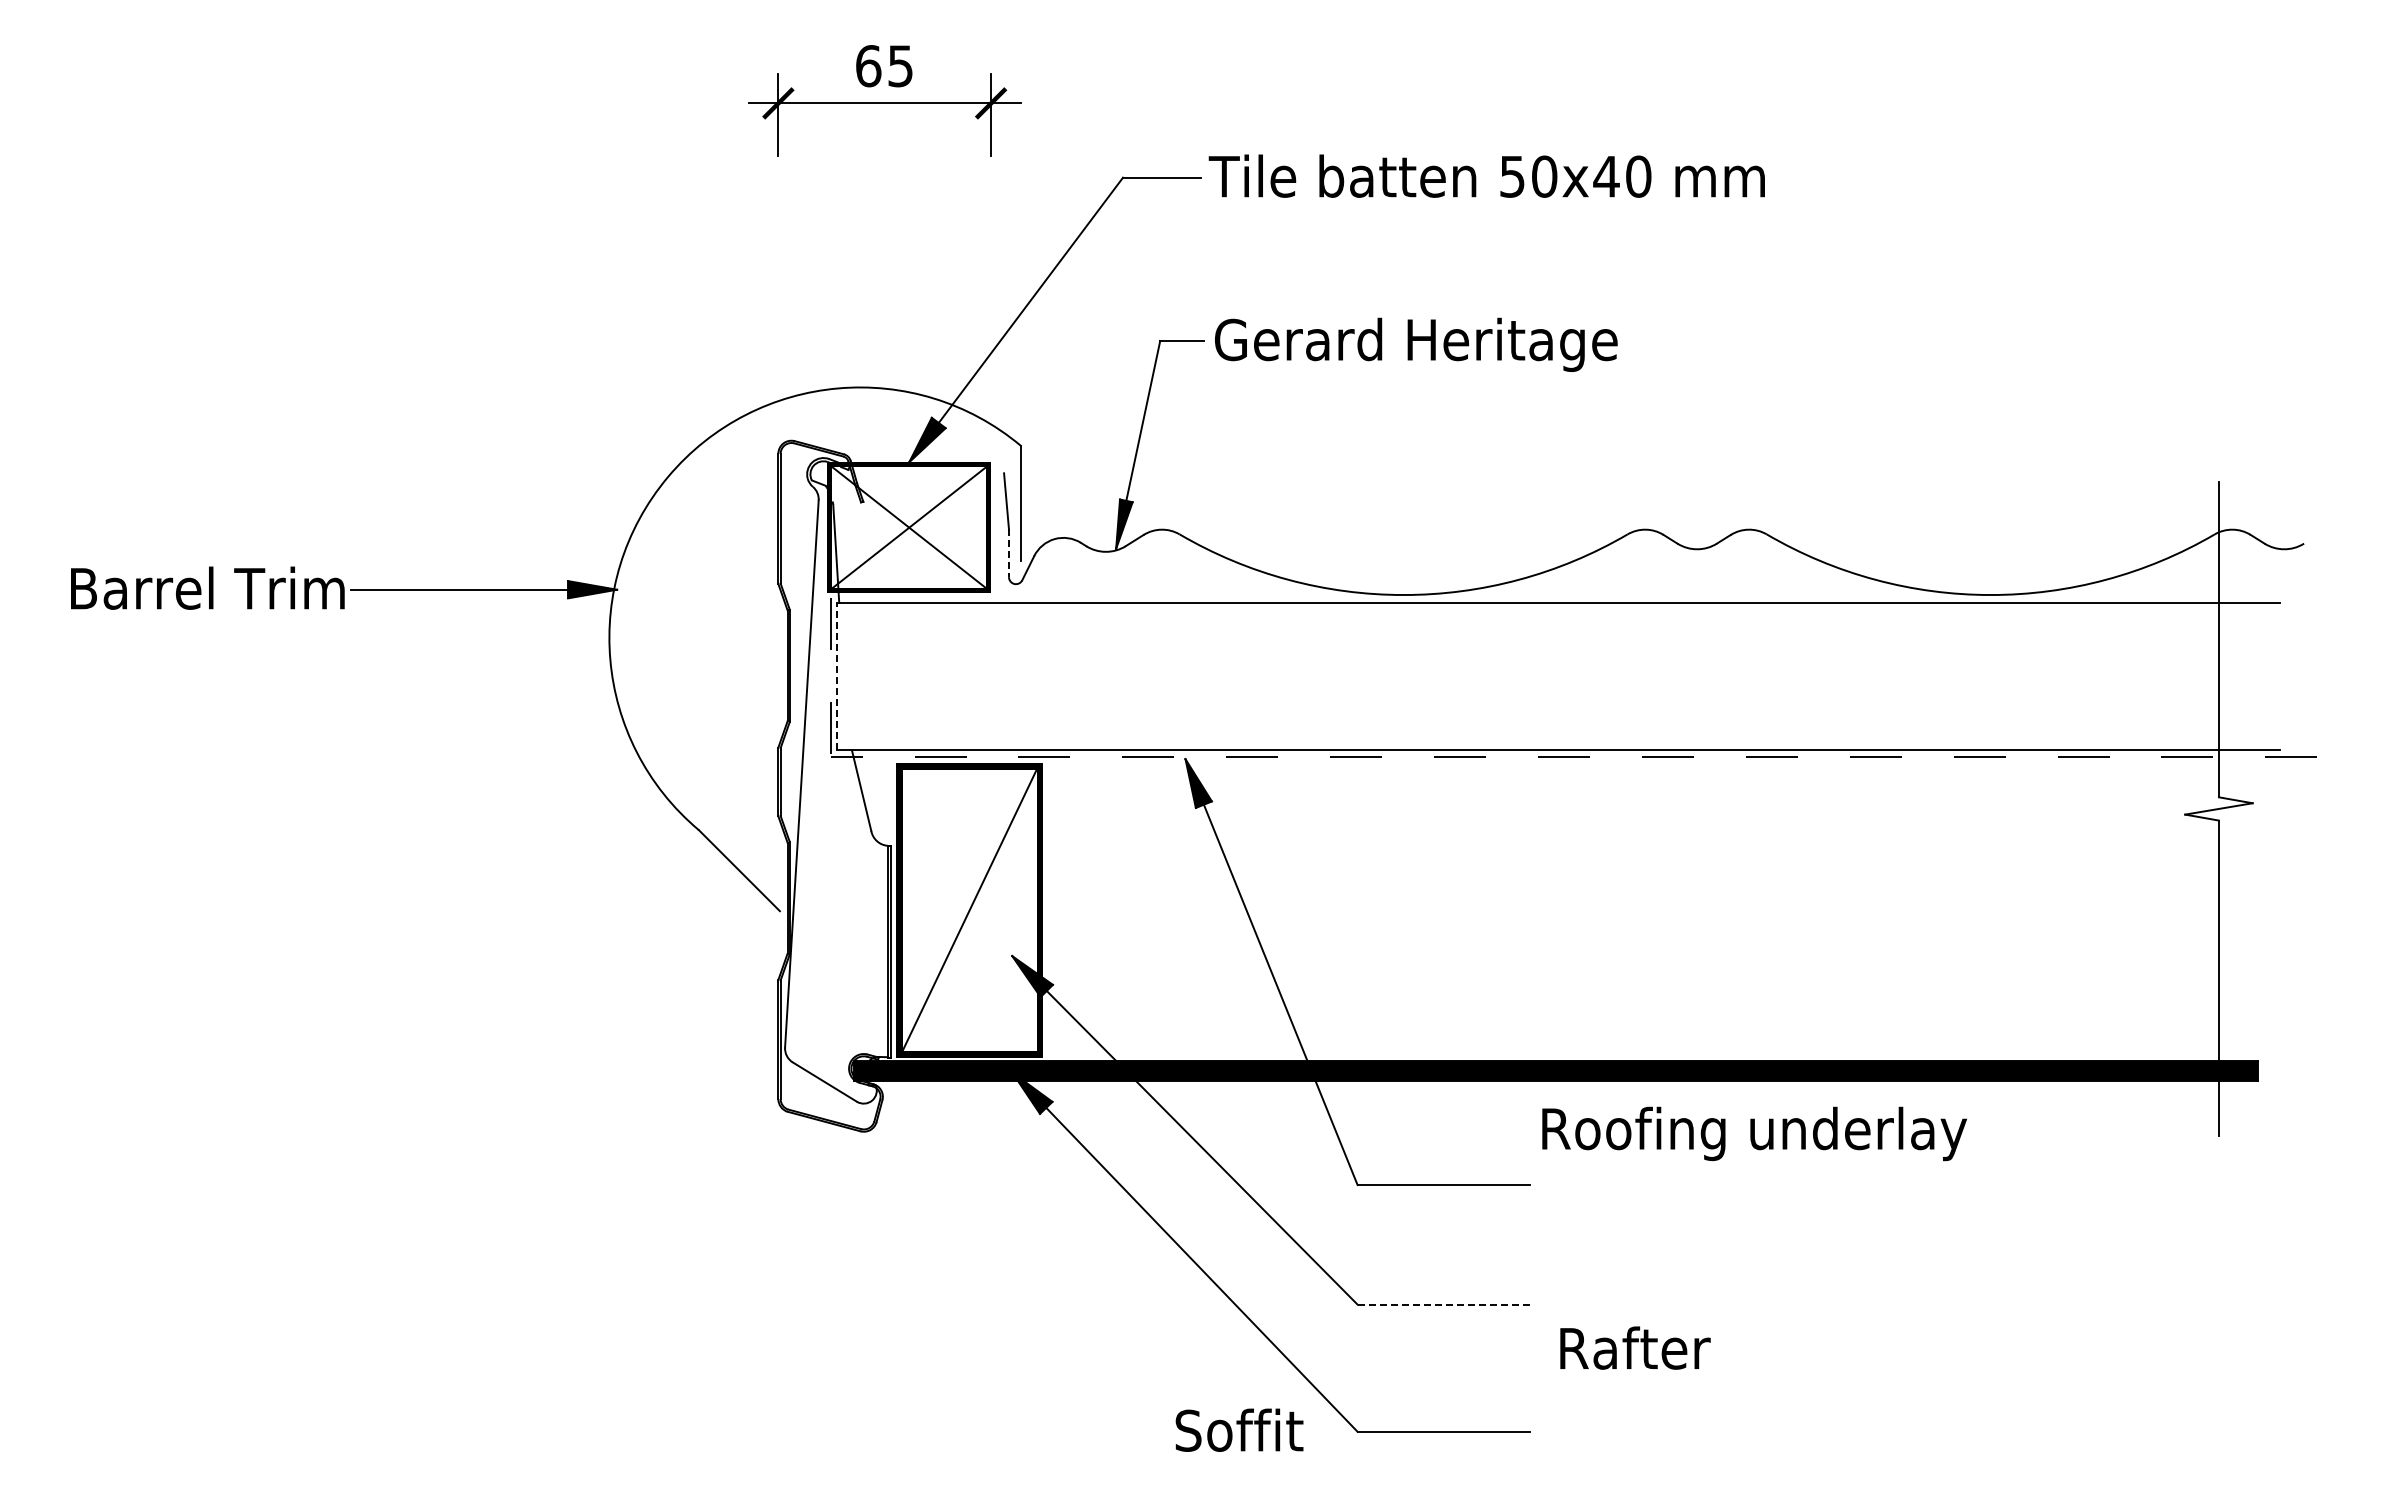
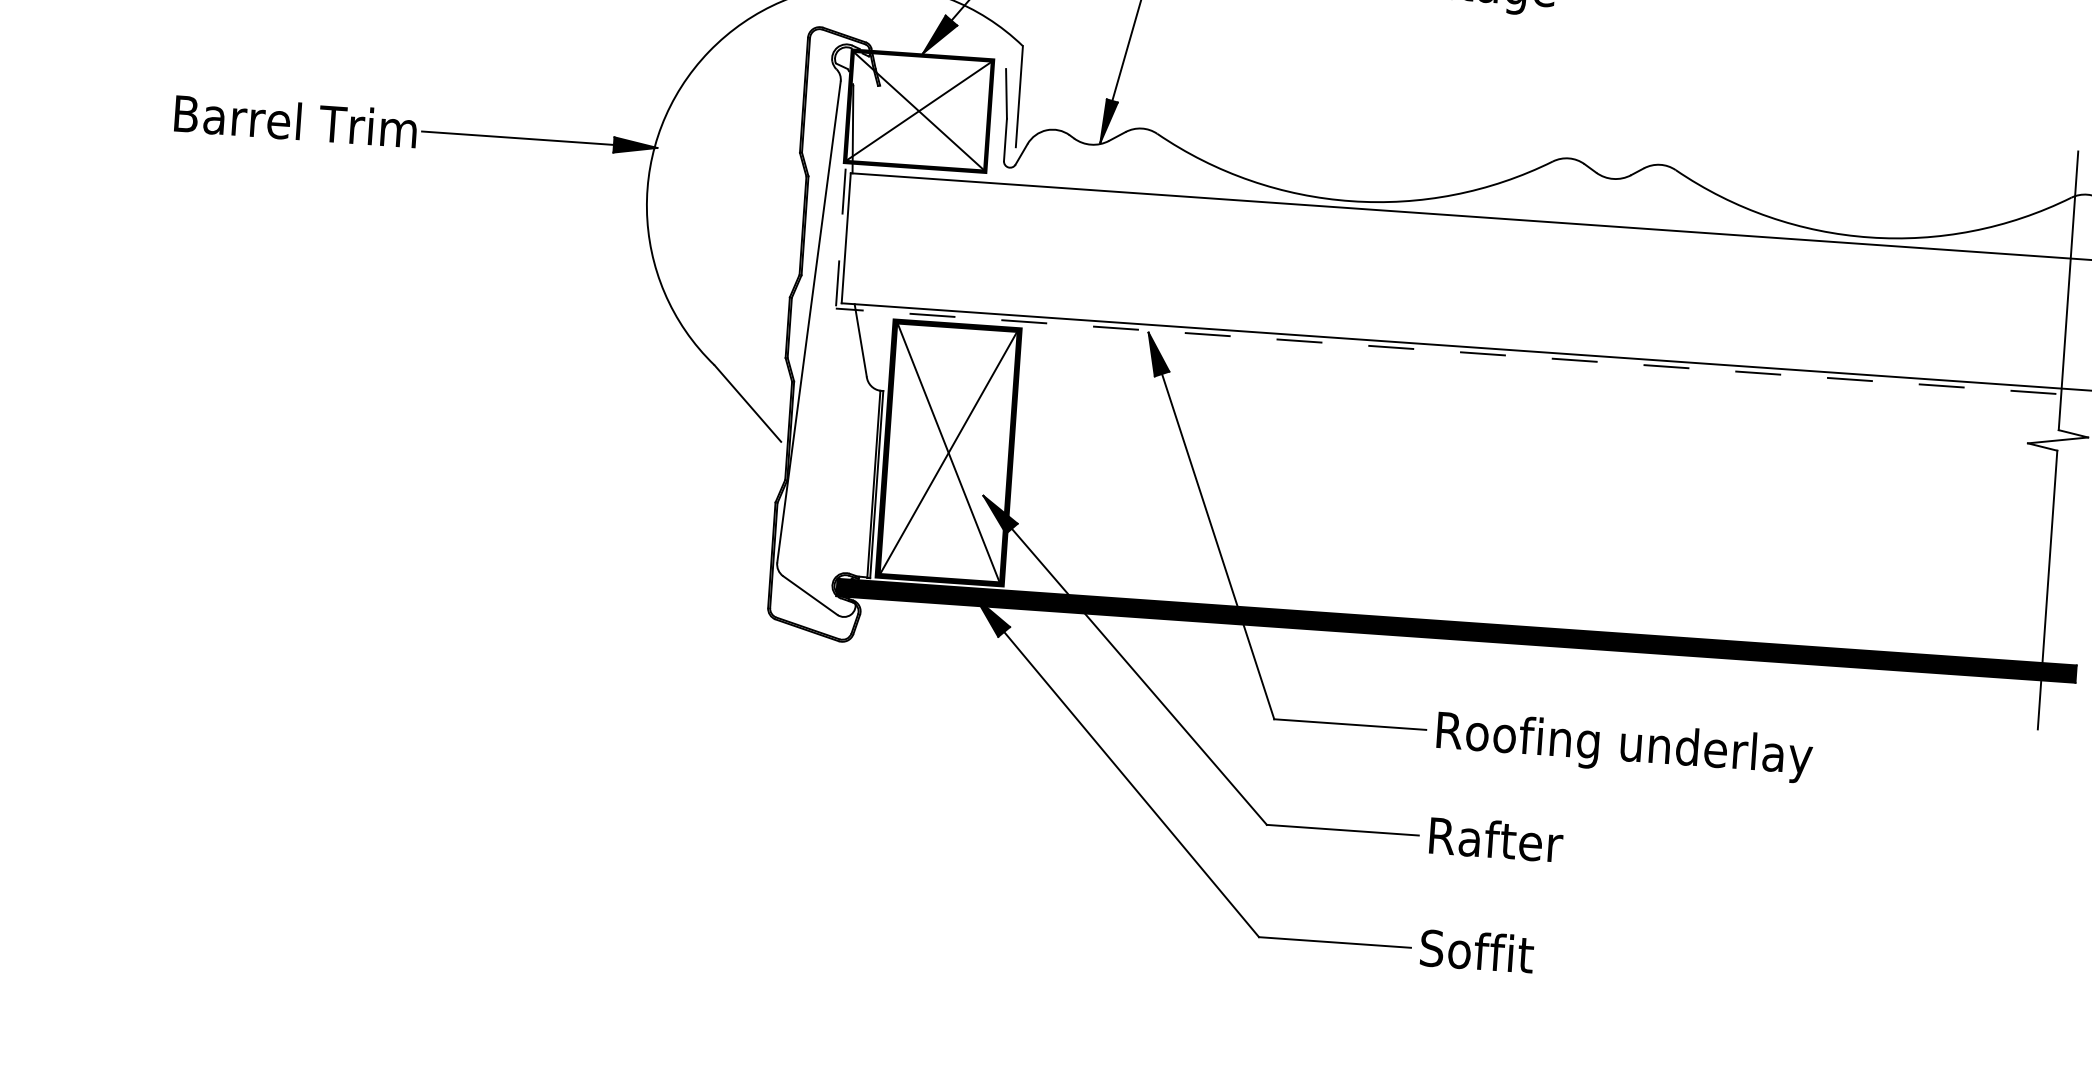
line: (1008, 553) -> (1005, 140), dashed -> solid
line: (837, 676) -> (846, 238), dashed -> solid
line: (969, 910) -> (948, 452), added
text: (1754, 1133) -> (1624, 746), moved
line: (1444, 1304) -> (1343, 830), dashed -> solid
text: (1635, 1347) -> (1496, 839), moved
text: (1239, 1429) -> (1477, 950), moved

